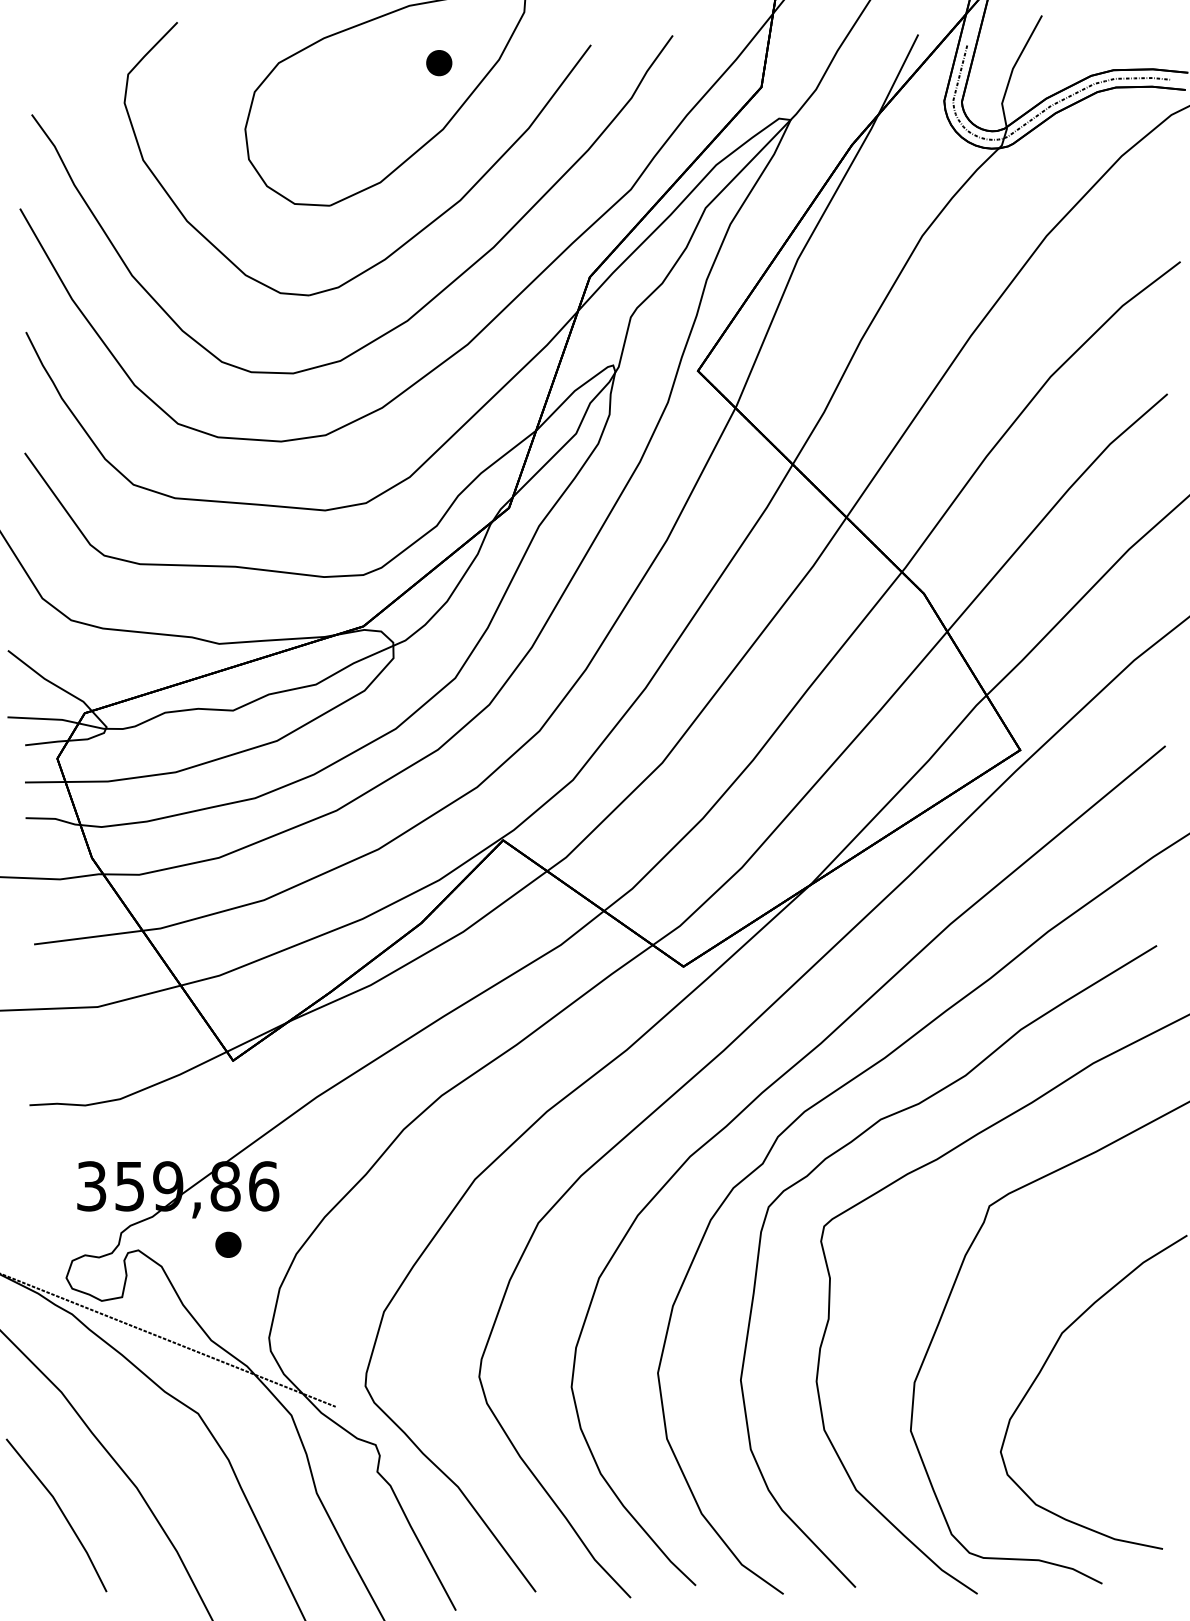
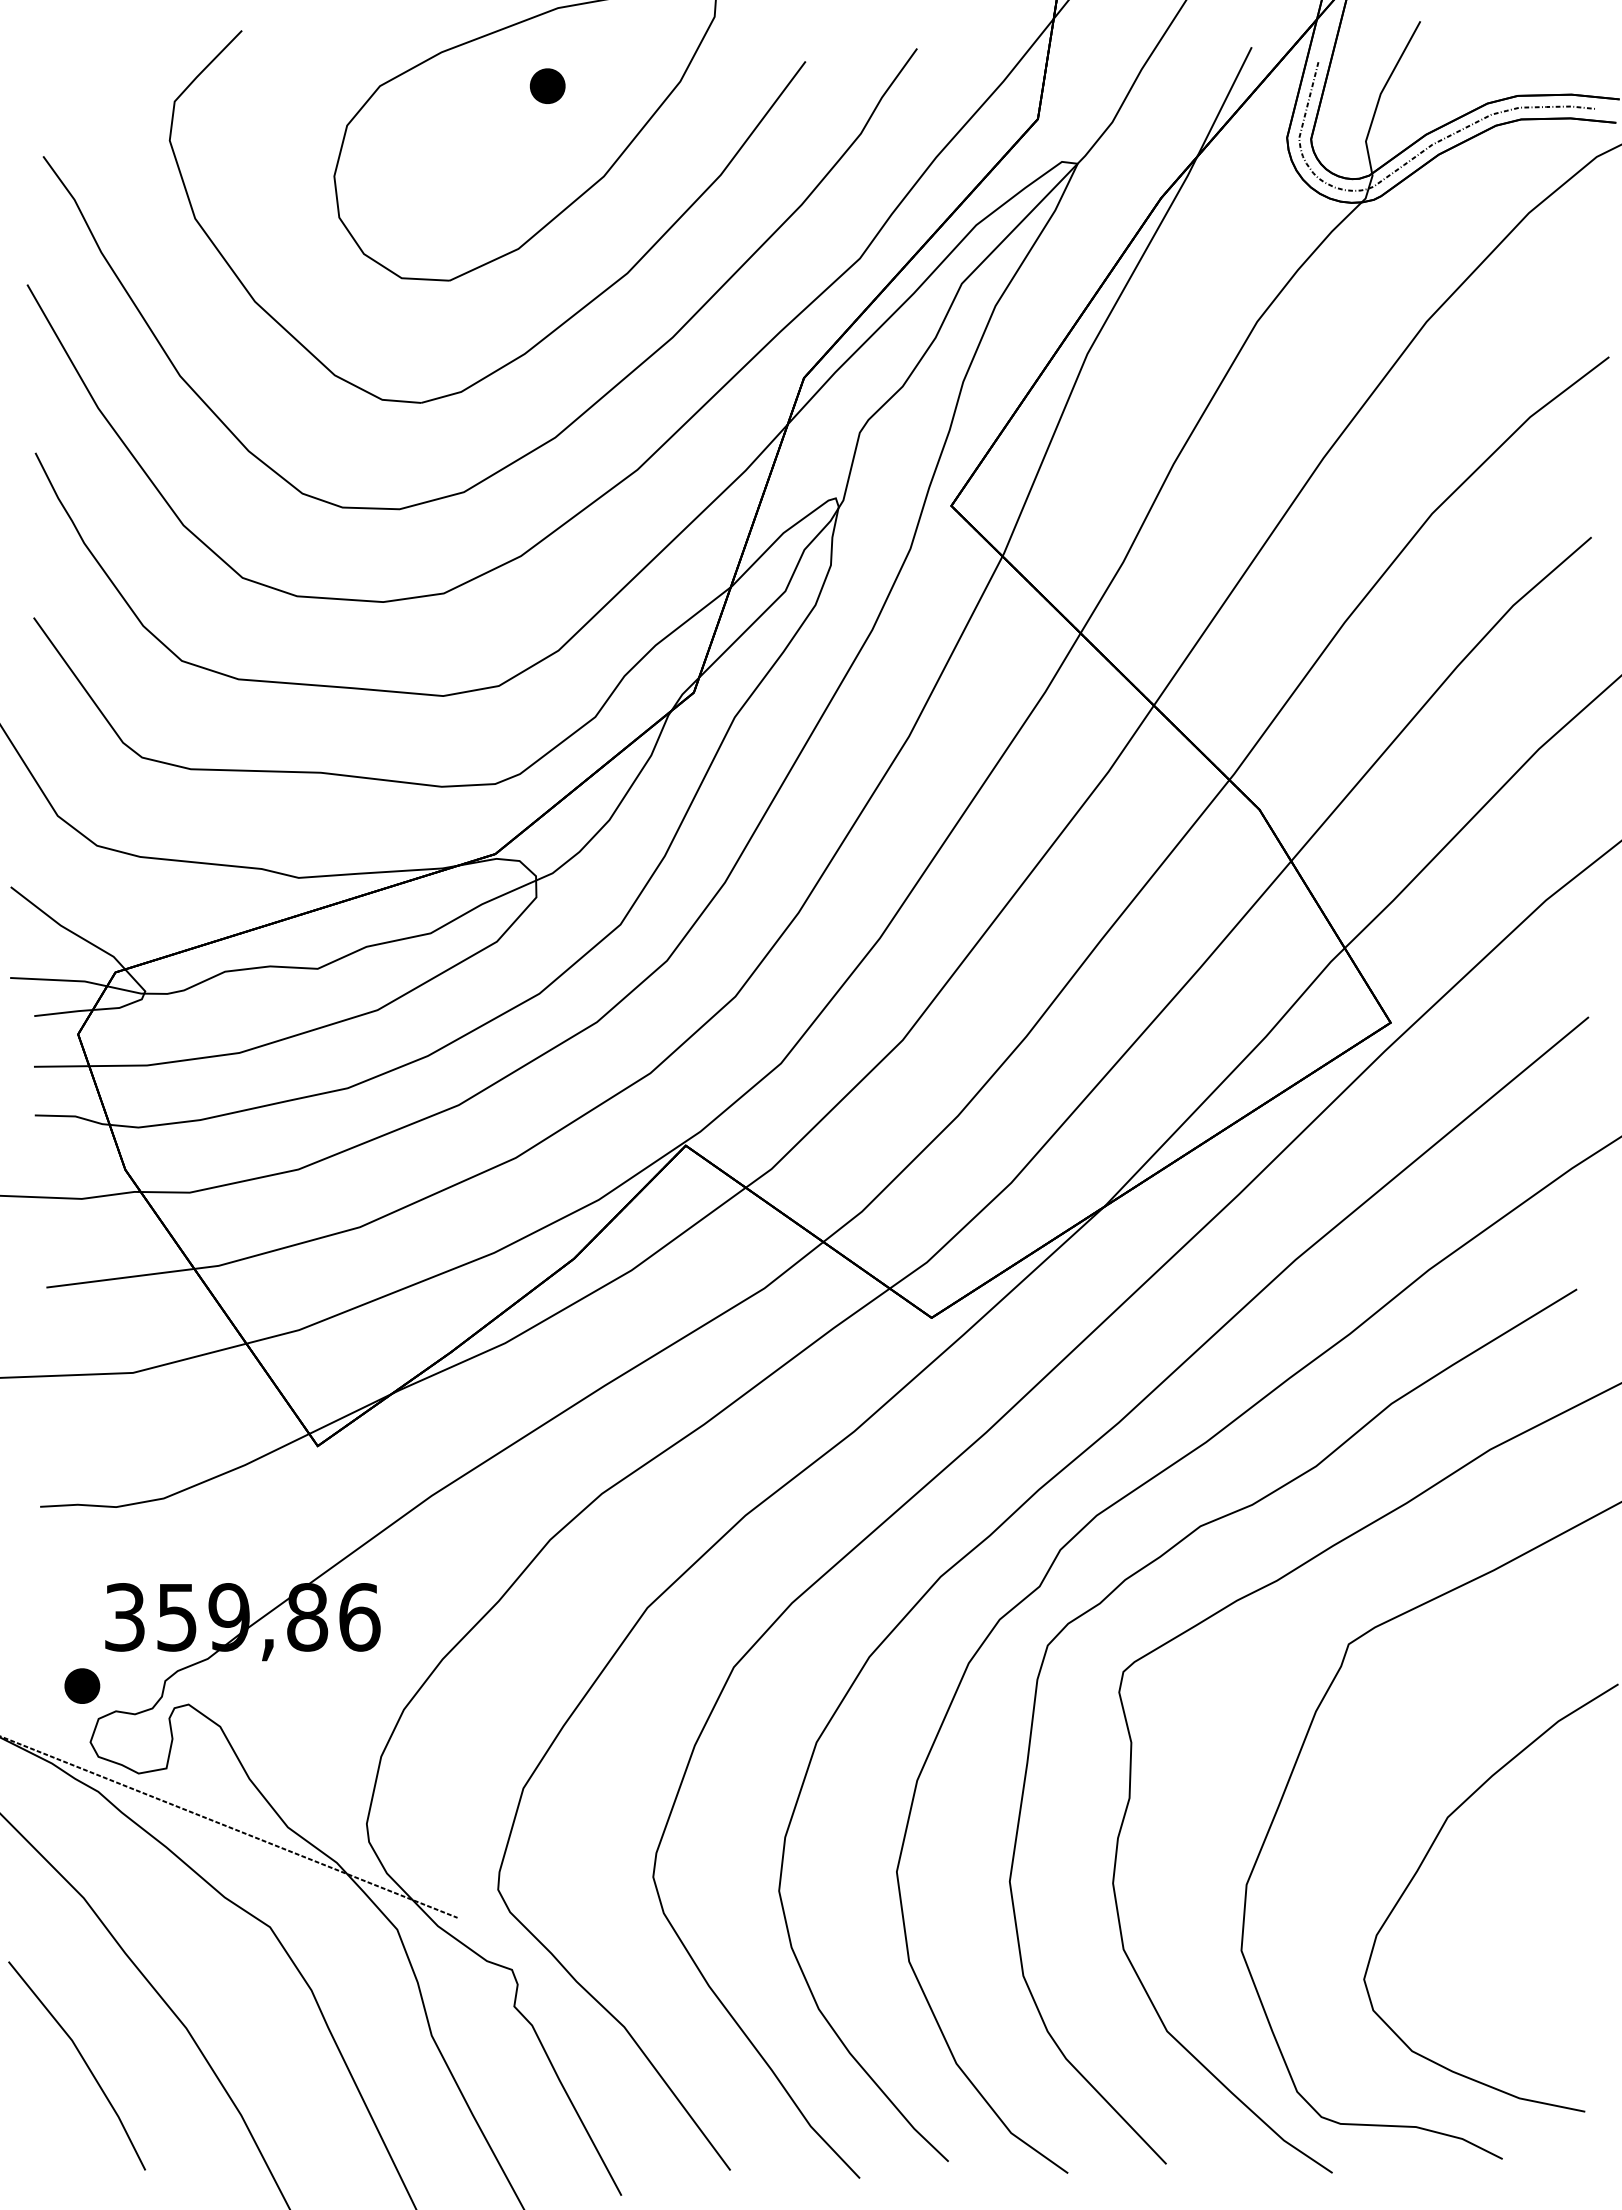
part: (439, 62) -> (547, 85), moved
part: (228, 1244) -> (82, 1685), moved

